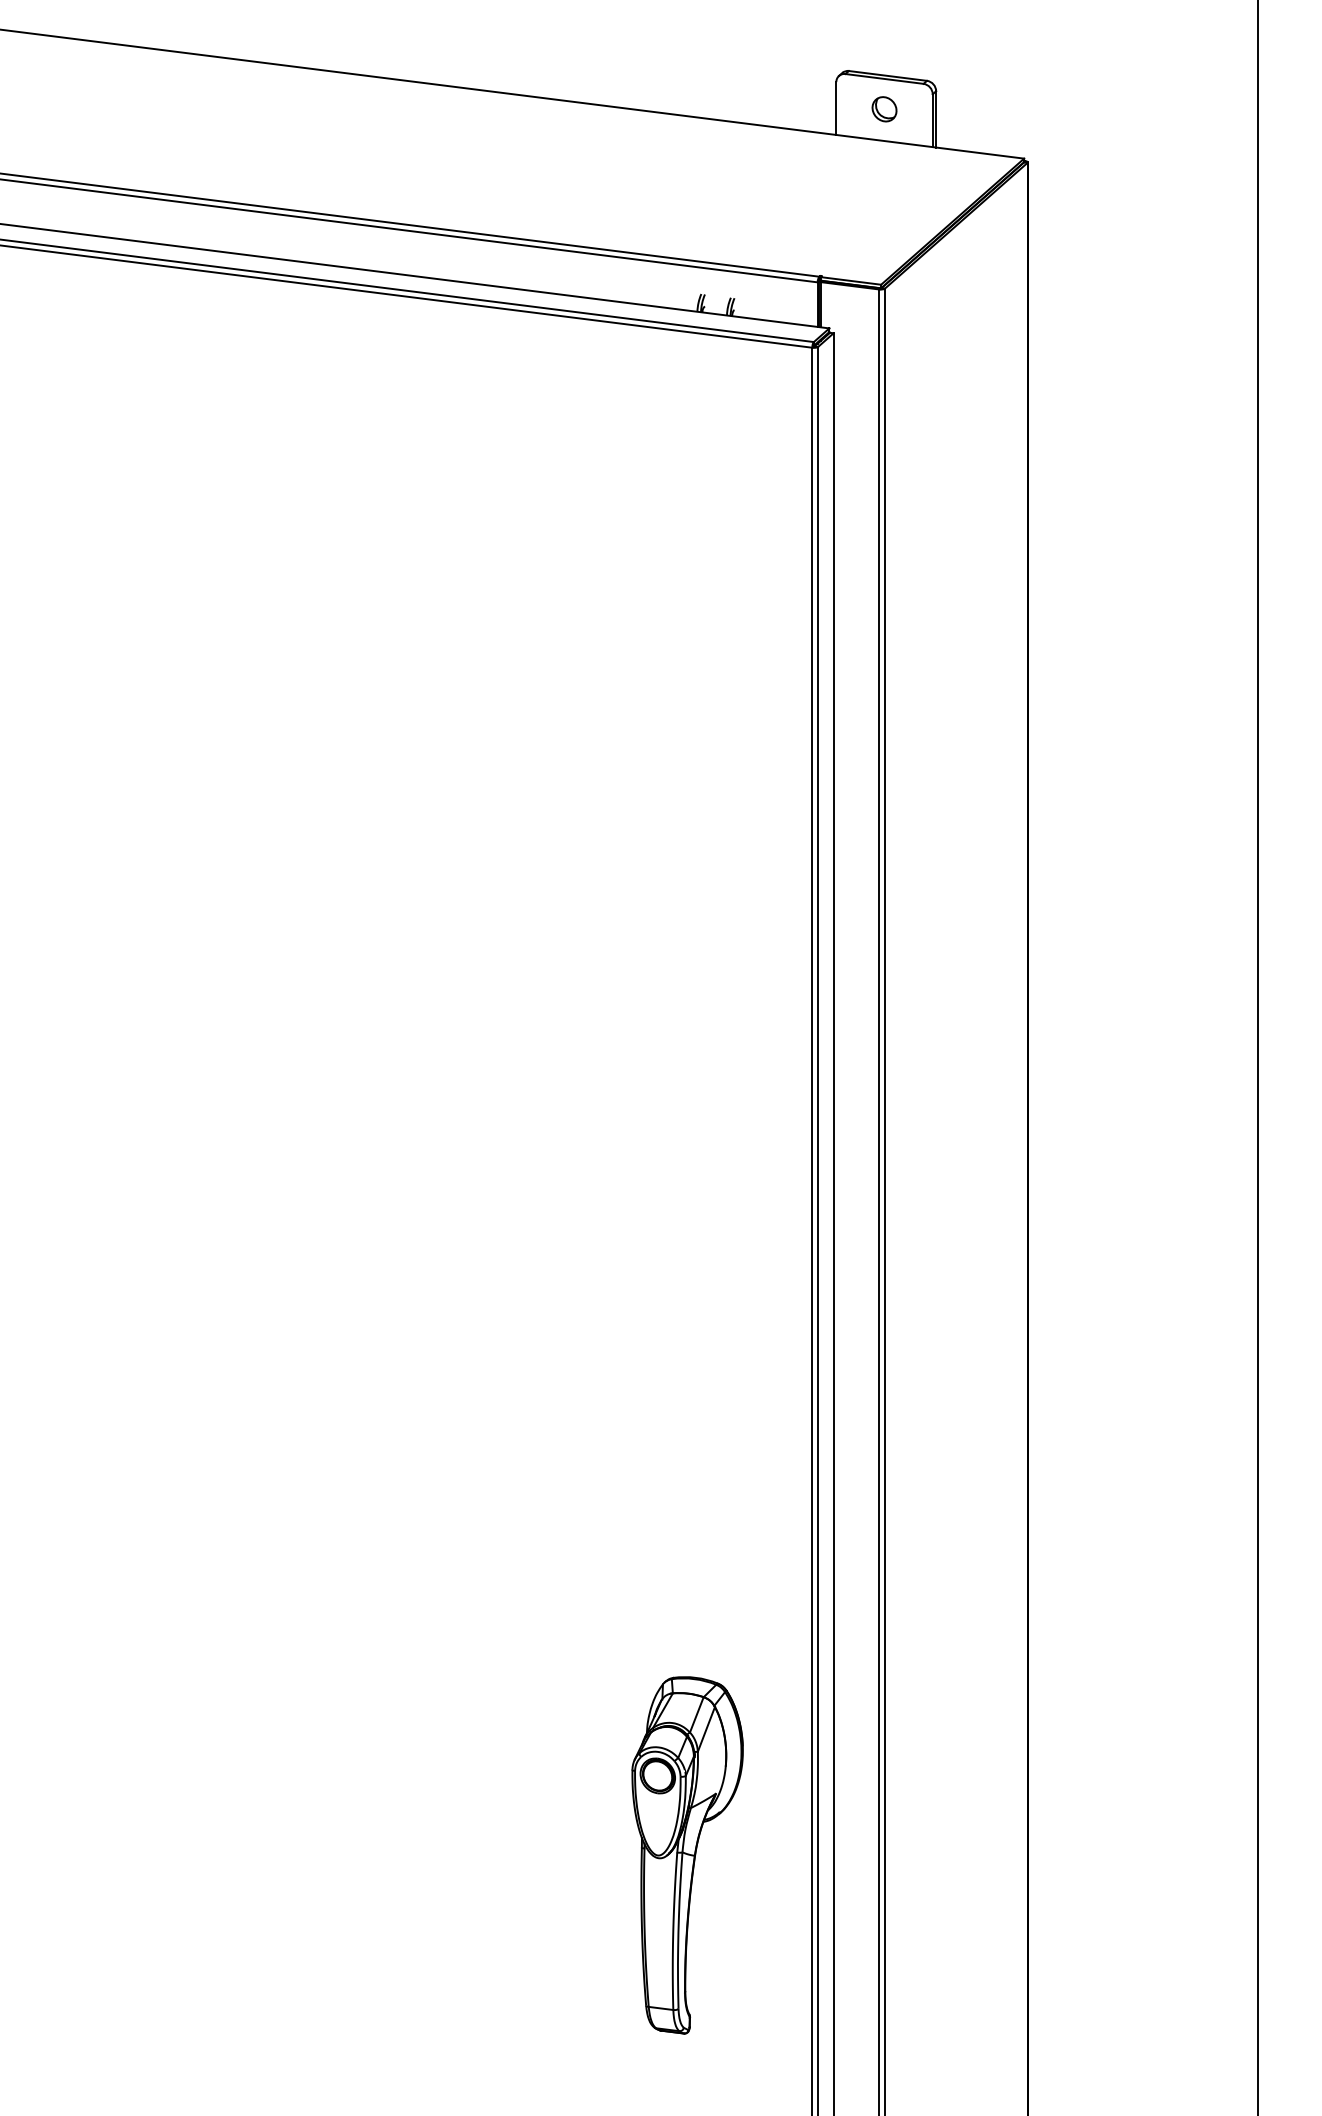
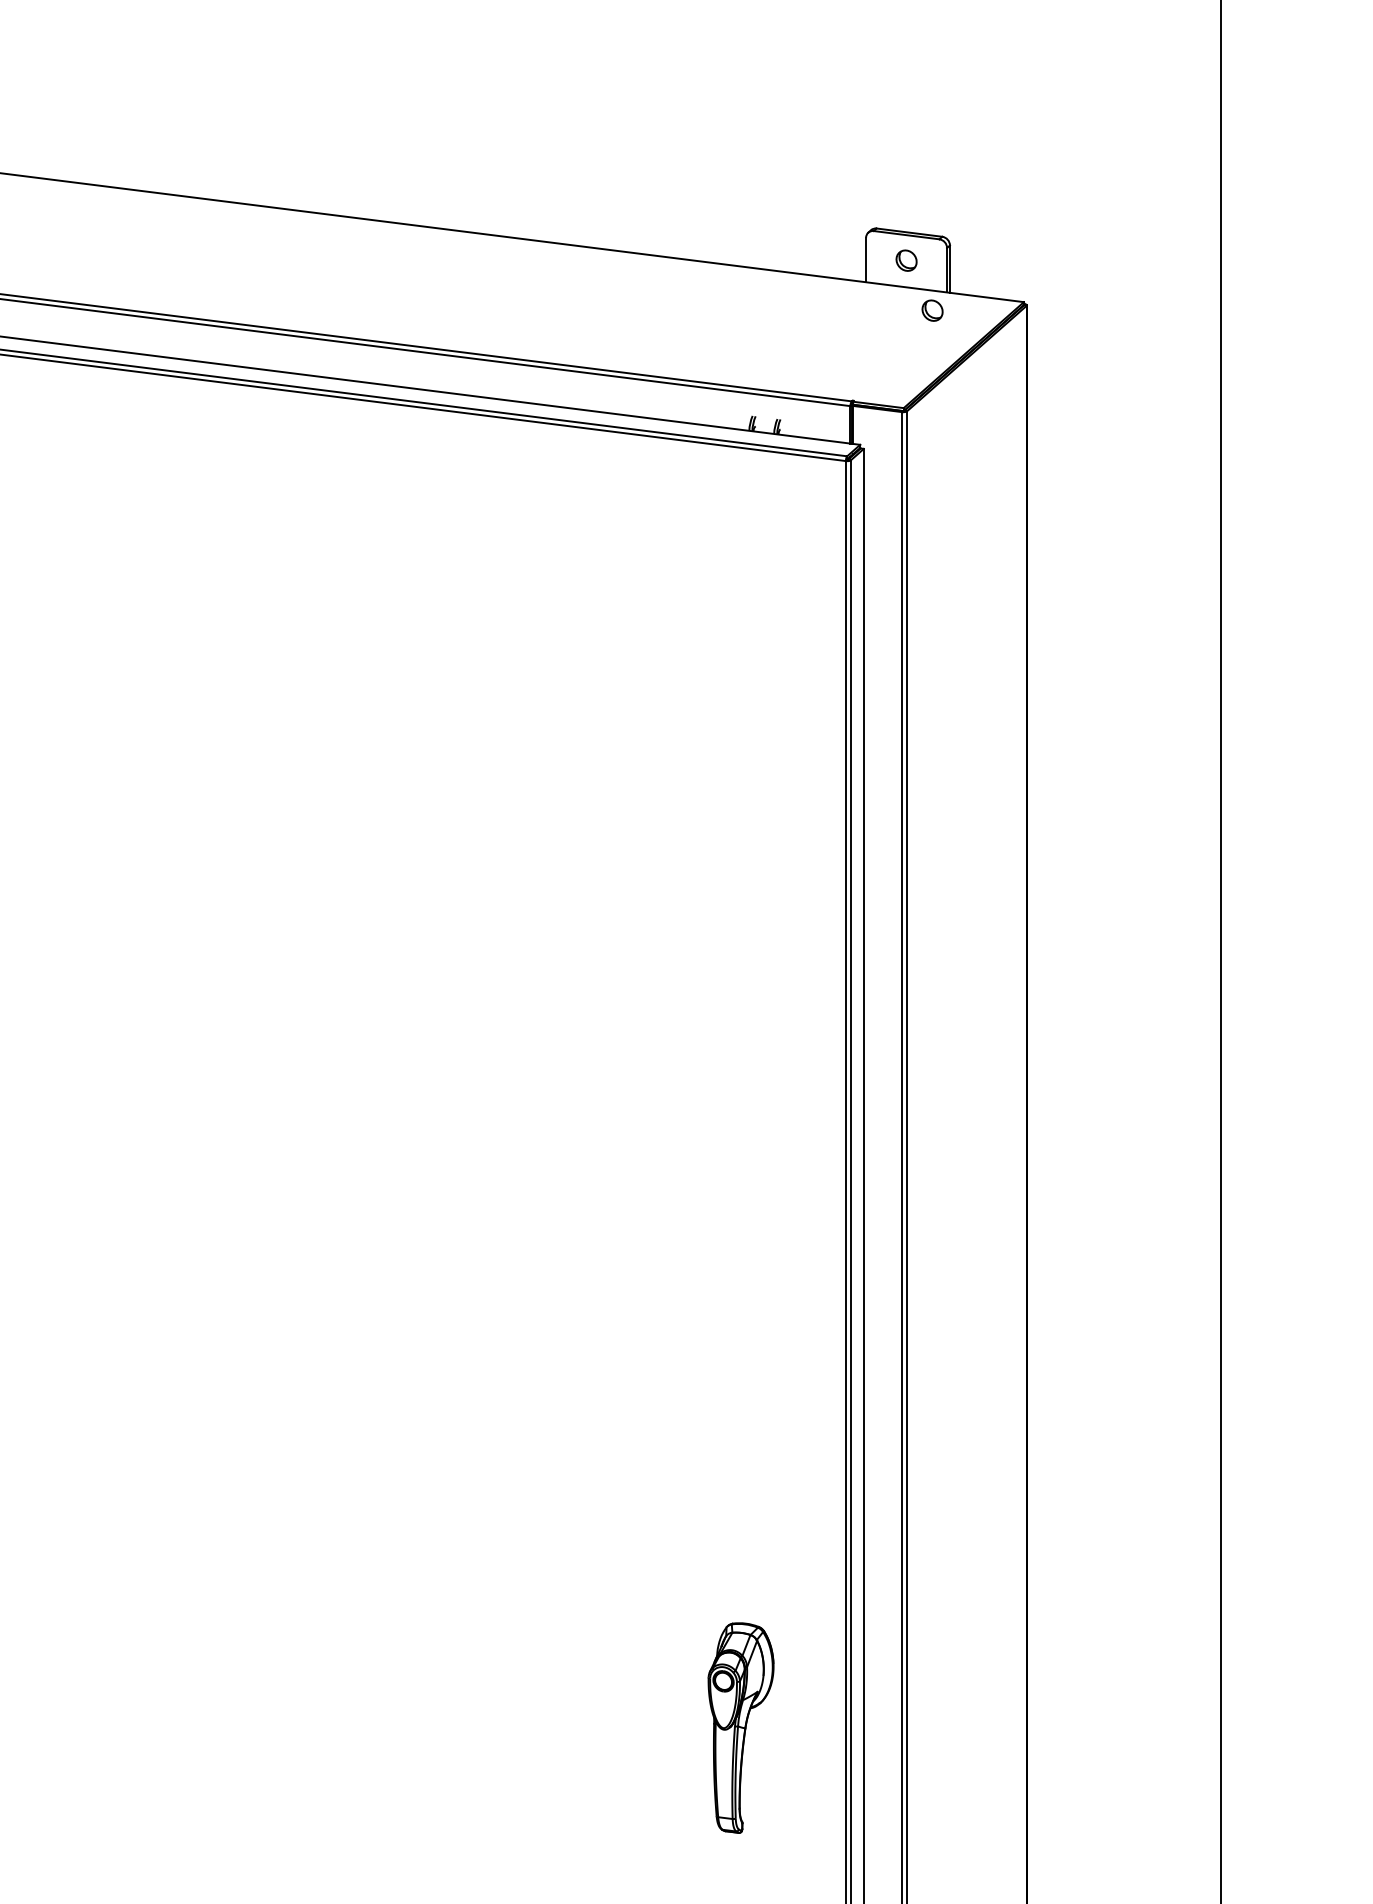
part: (915, 168) -> (932, 310), added
part: (686, 1854) -> (740, 1727), size x0.7

